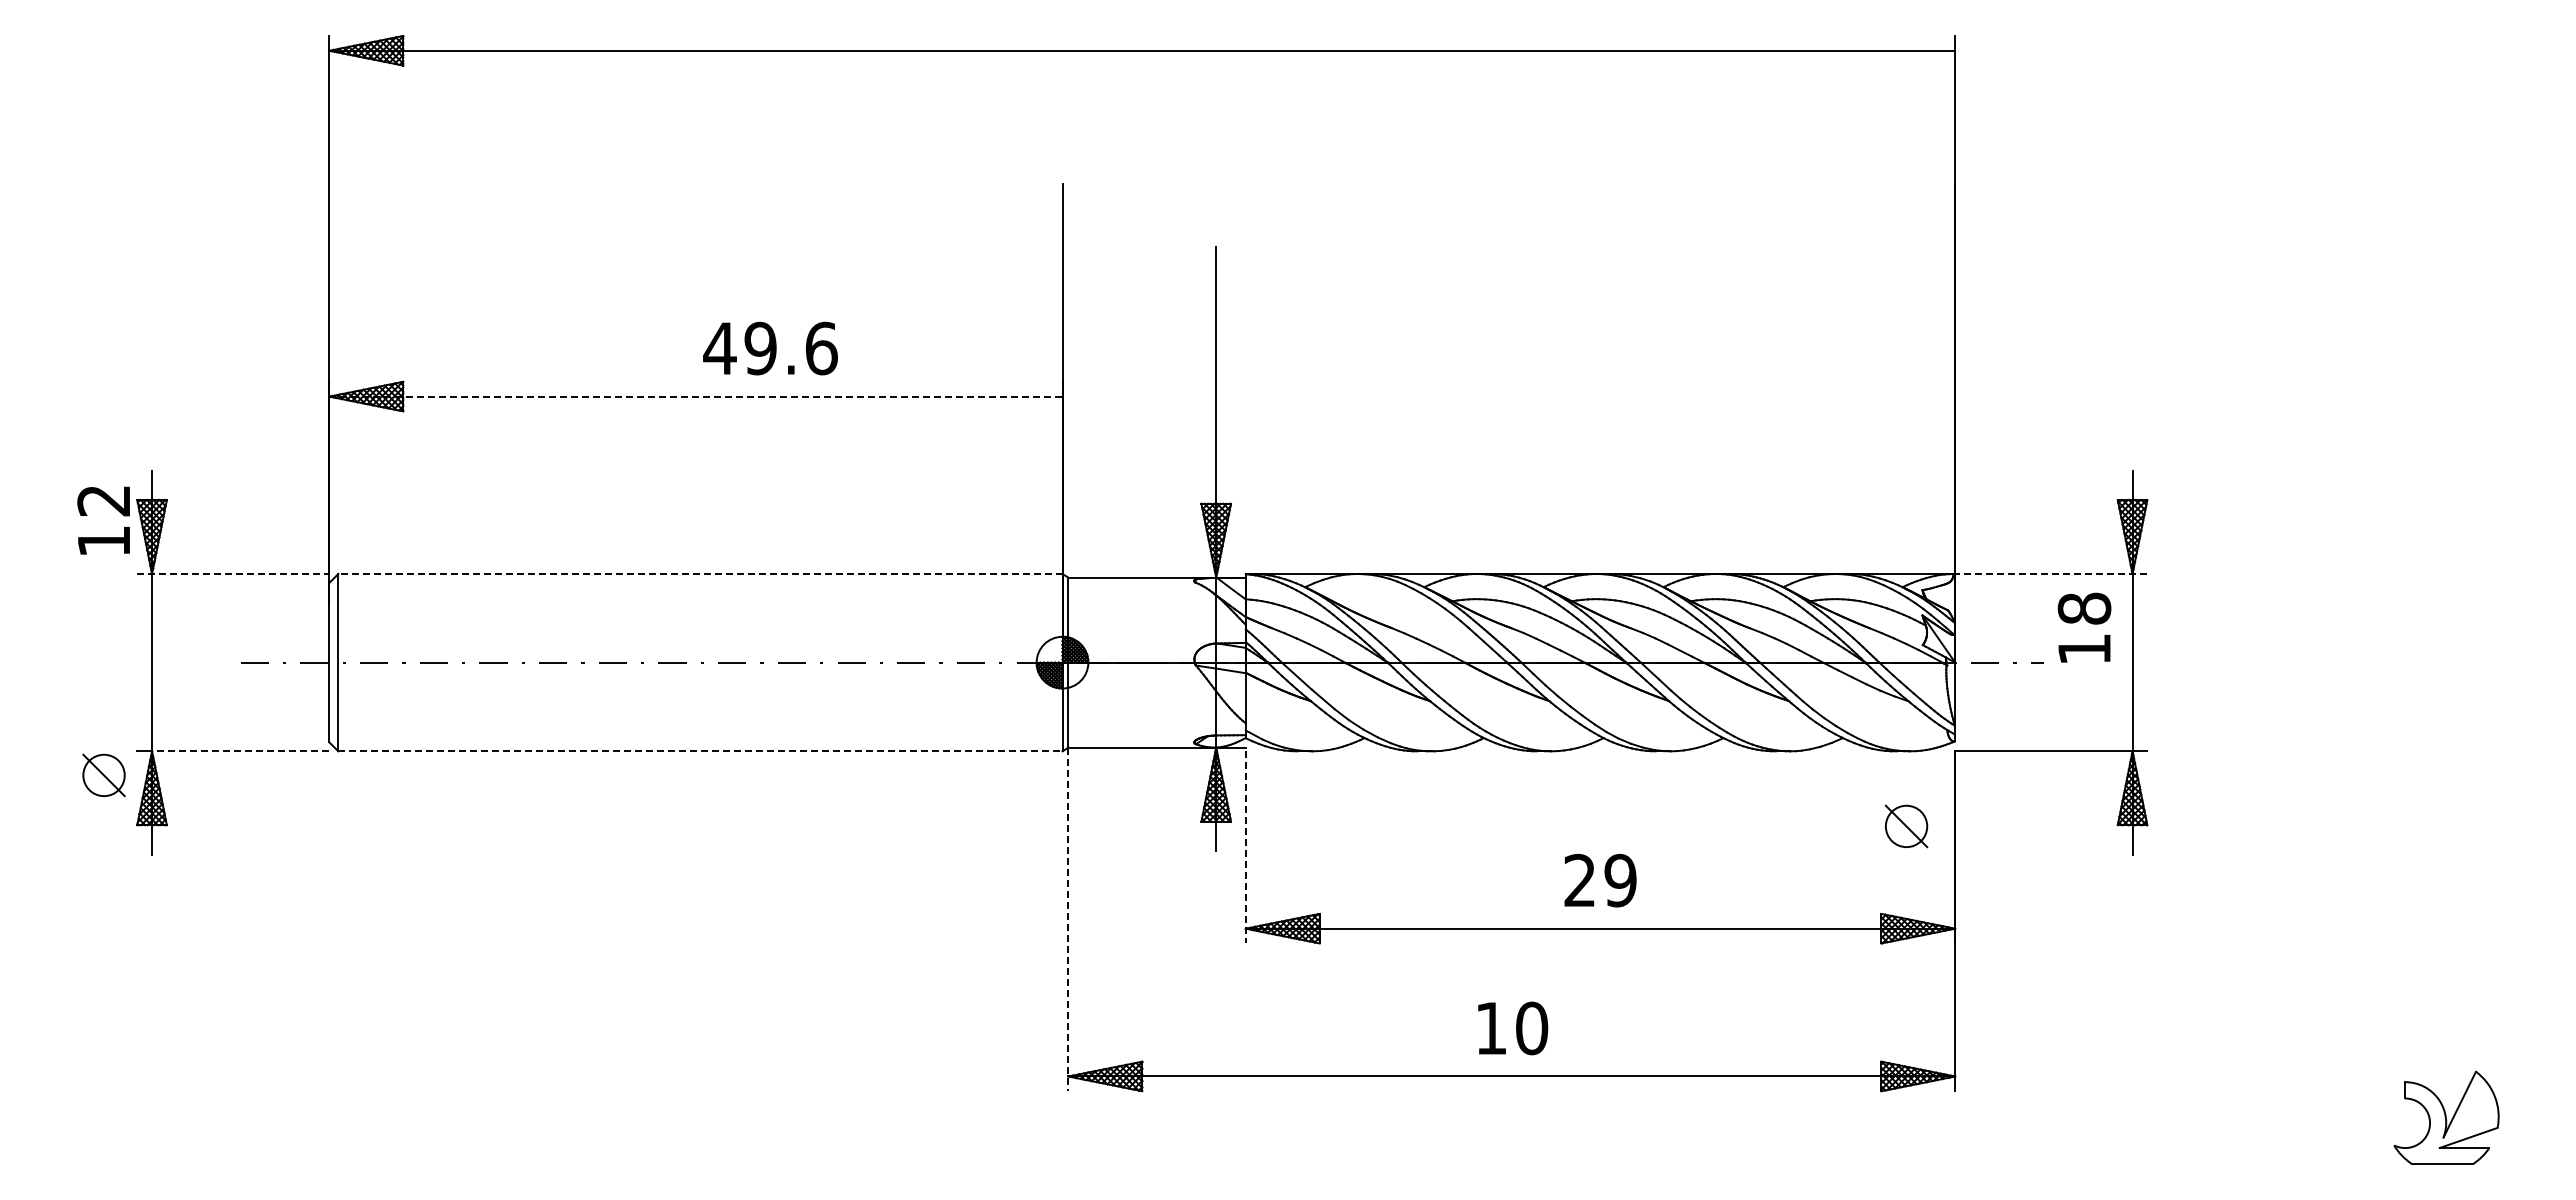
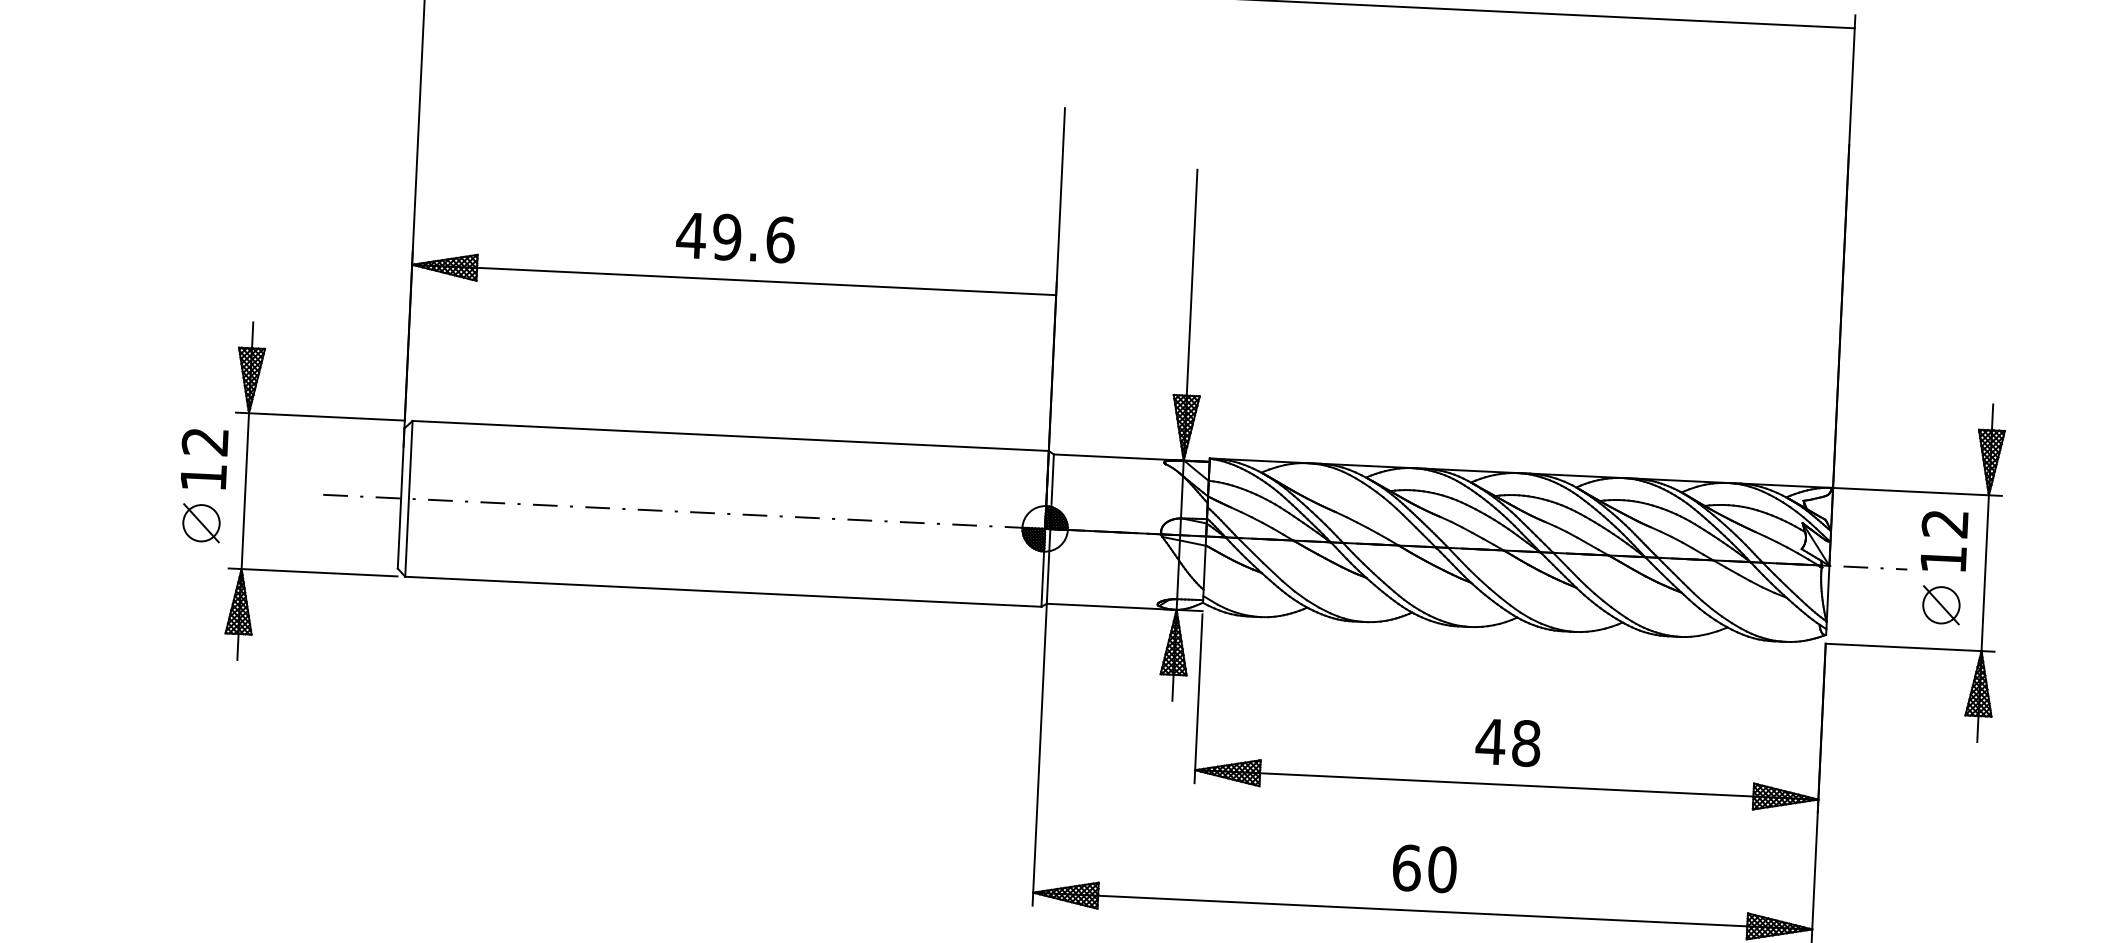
text: (770, 348) -> (735, 237), moved
line: (695, 396) -> (733, 279), dashed -> solid
text: (103, 520) -> (204, 459), moved
line: (233, 573) -> (320, 416), dashed -> solid
line: (699, 573) -> (729, 435), dashed -> solid
line: (2050, 573) -> (1916, 491), dashed -> solid
text: (2084, 608) -> (1945, 523), 18 -> 12
line: (240, 751) -> (319, 572), dashed -> solid
line: (700, 751) -> (723, 591), dashed -> solid
part: (103, 775) -> (201, 523), moved
part: (1906, 826) -> (1941, 605), moved
line: (1245, 847) -> (1198, 698), dashed -> solid
text: (1599, 880) -> (1507, 742), 29 -> 48
line: (1068, 919) -> (1039, 754), dashed -> solid
text: (1491, 1028) -> (1406, 868), 10 -> 60

